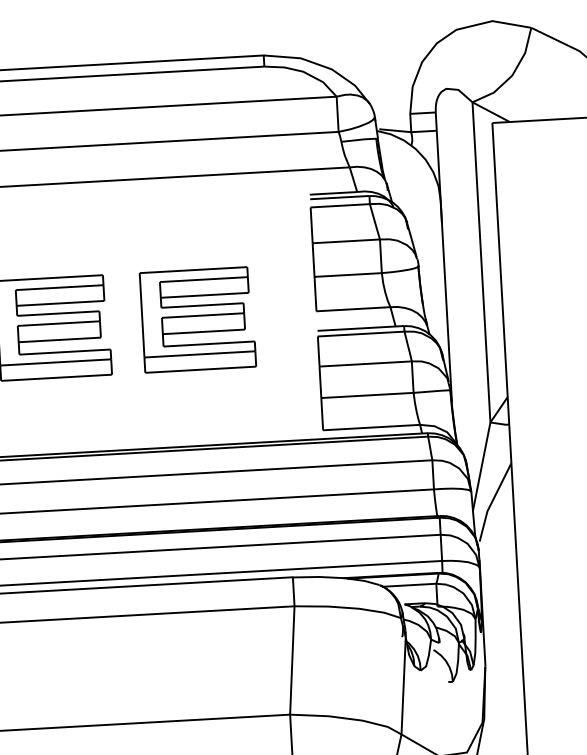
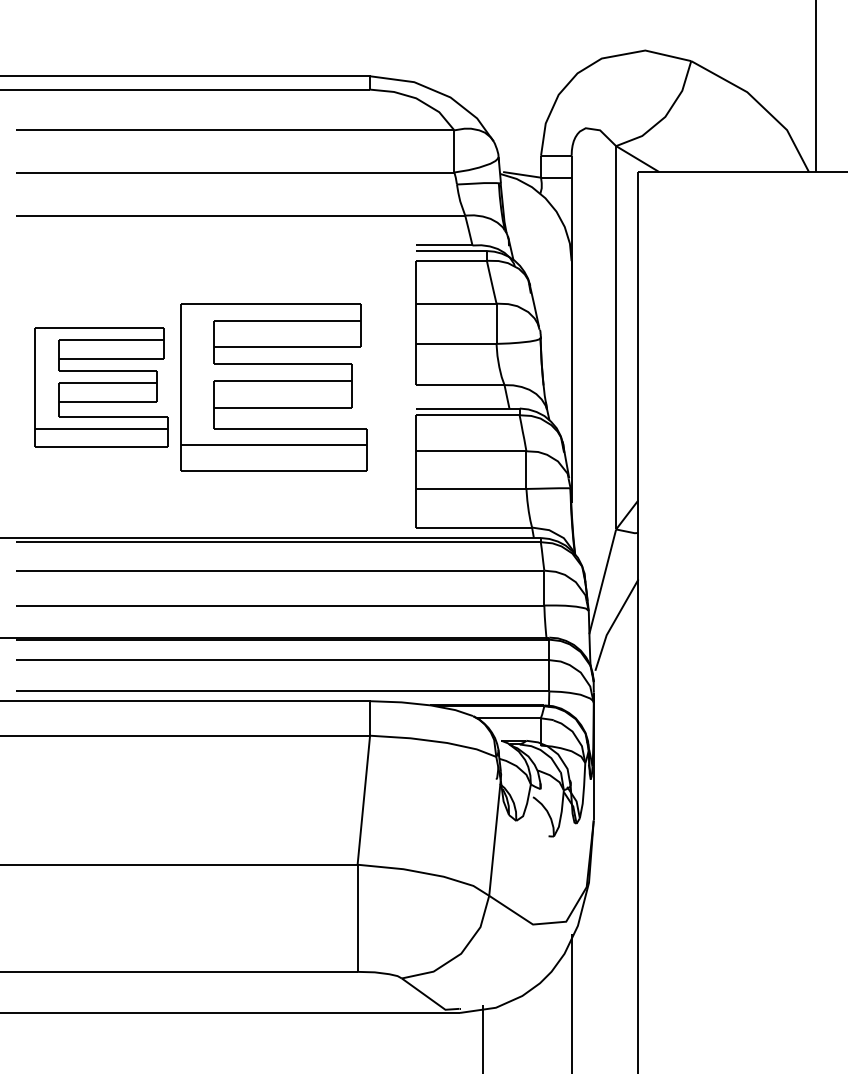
part: (197, 319) -> (273, 387), size x1.4

